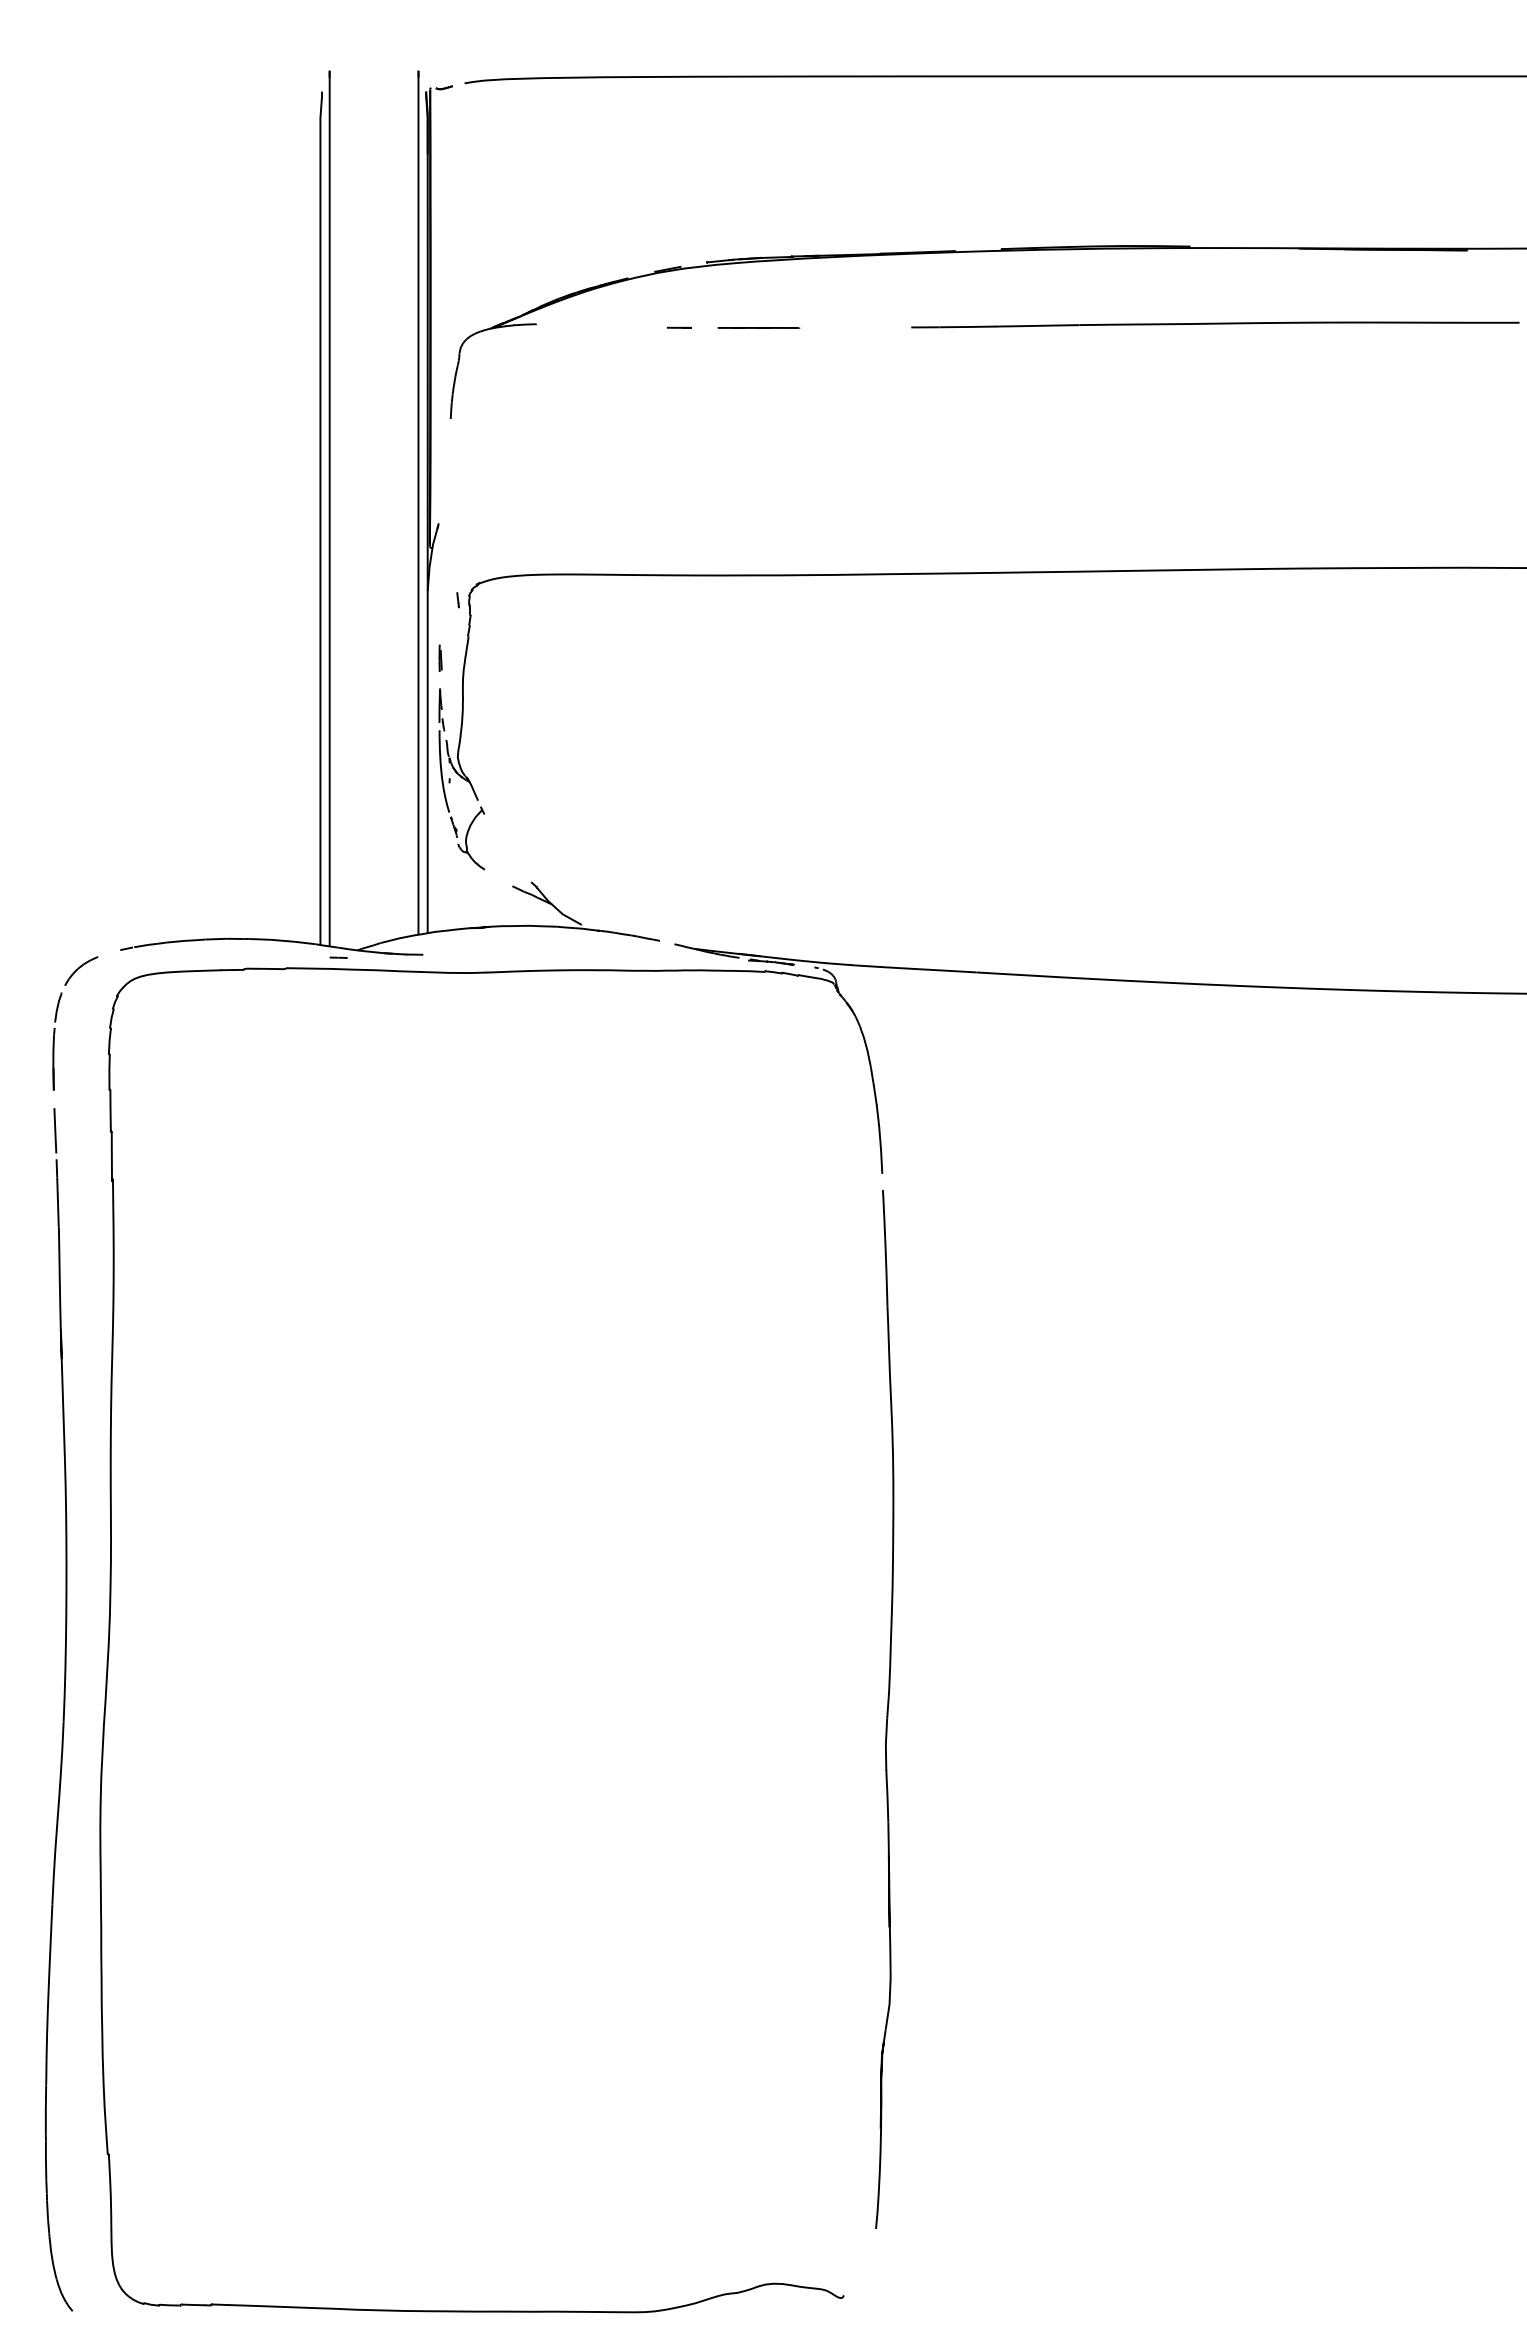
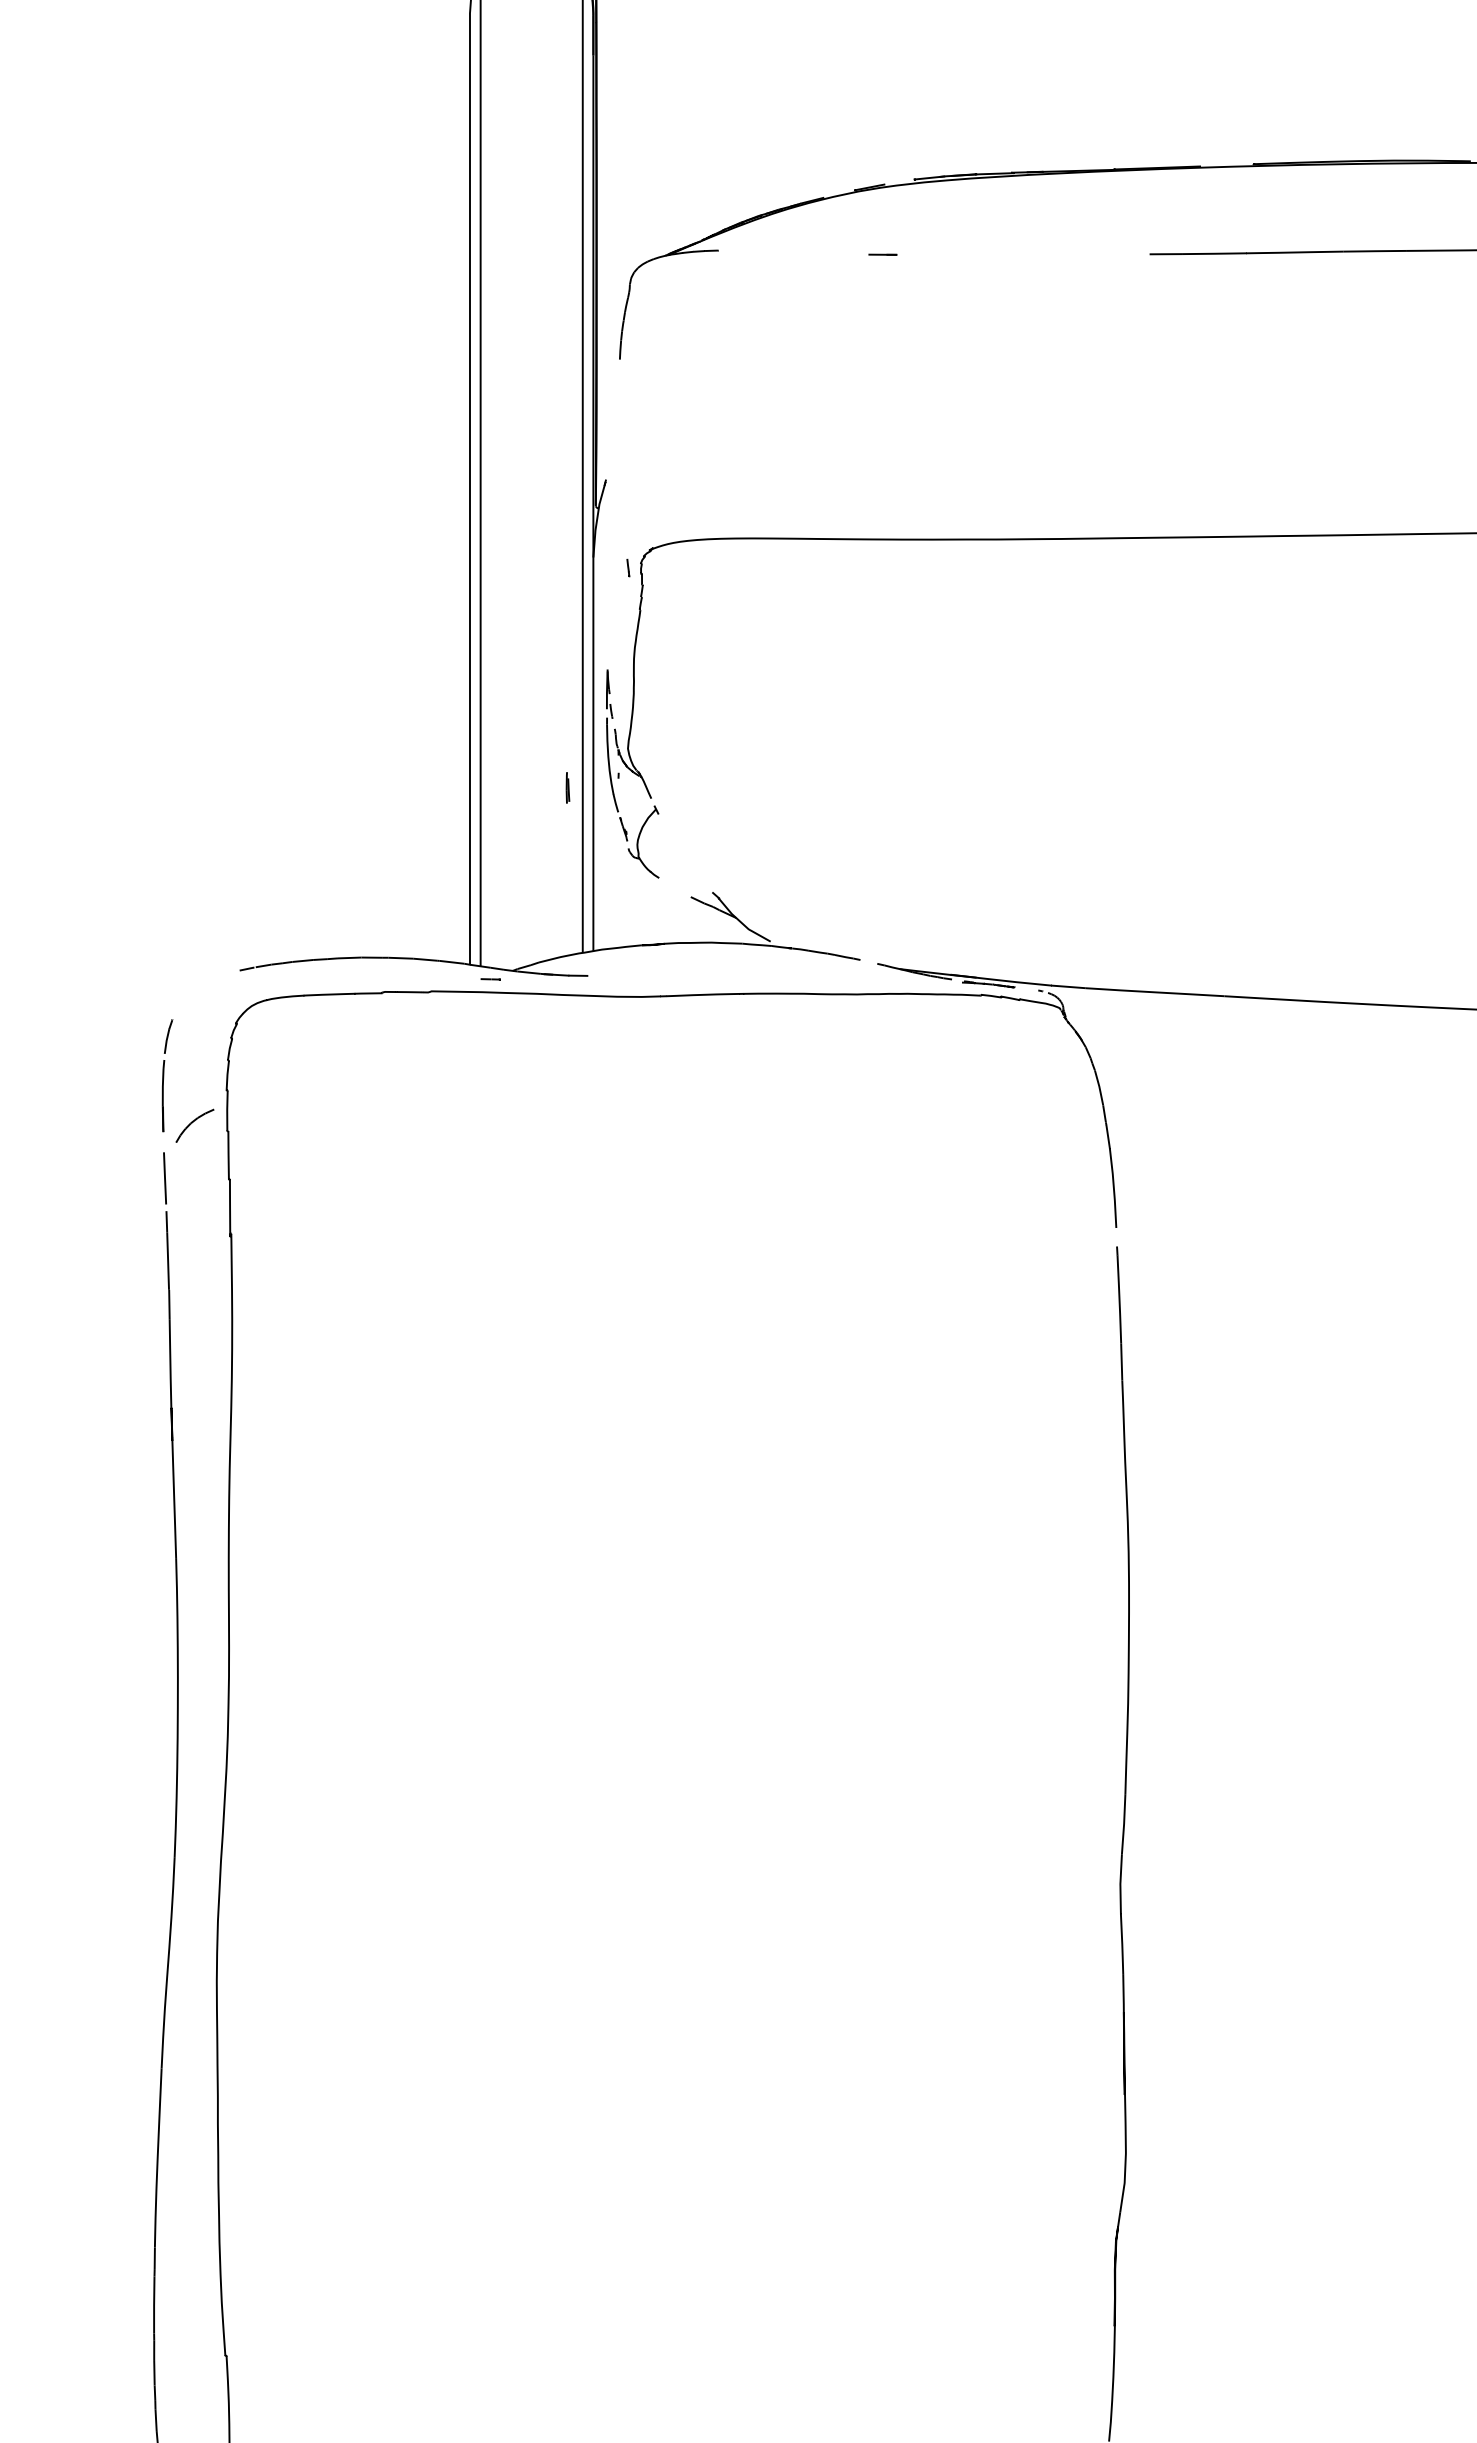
line: (758, 327) -> (973, 254), removed
line: (440, 657) -> (567, 786), moved
part: (81, 970) -> (195, 1125), moved

